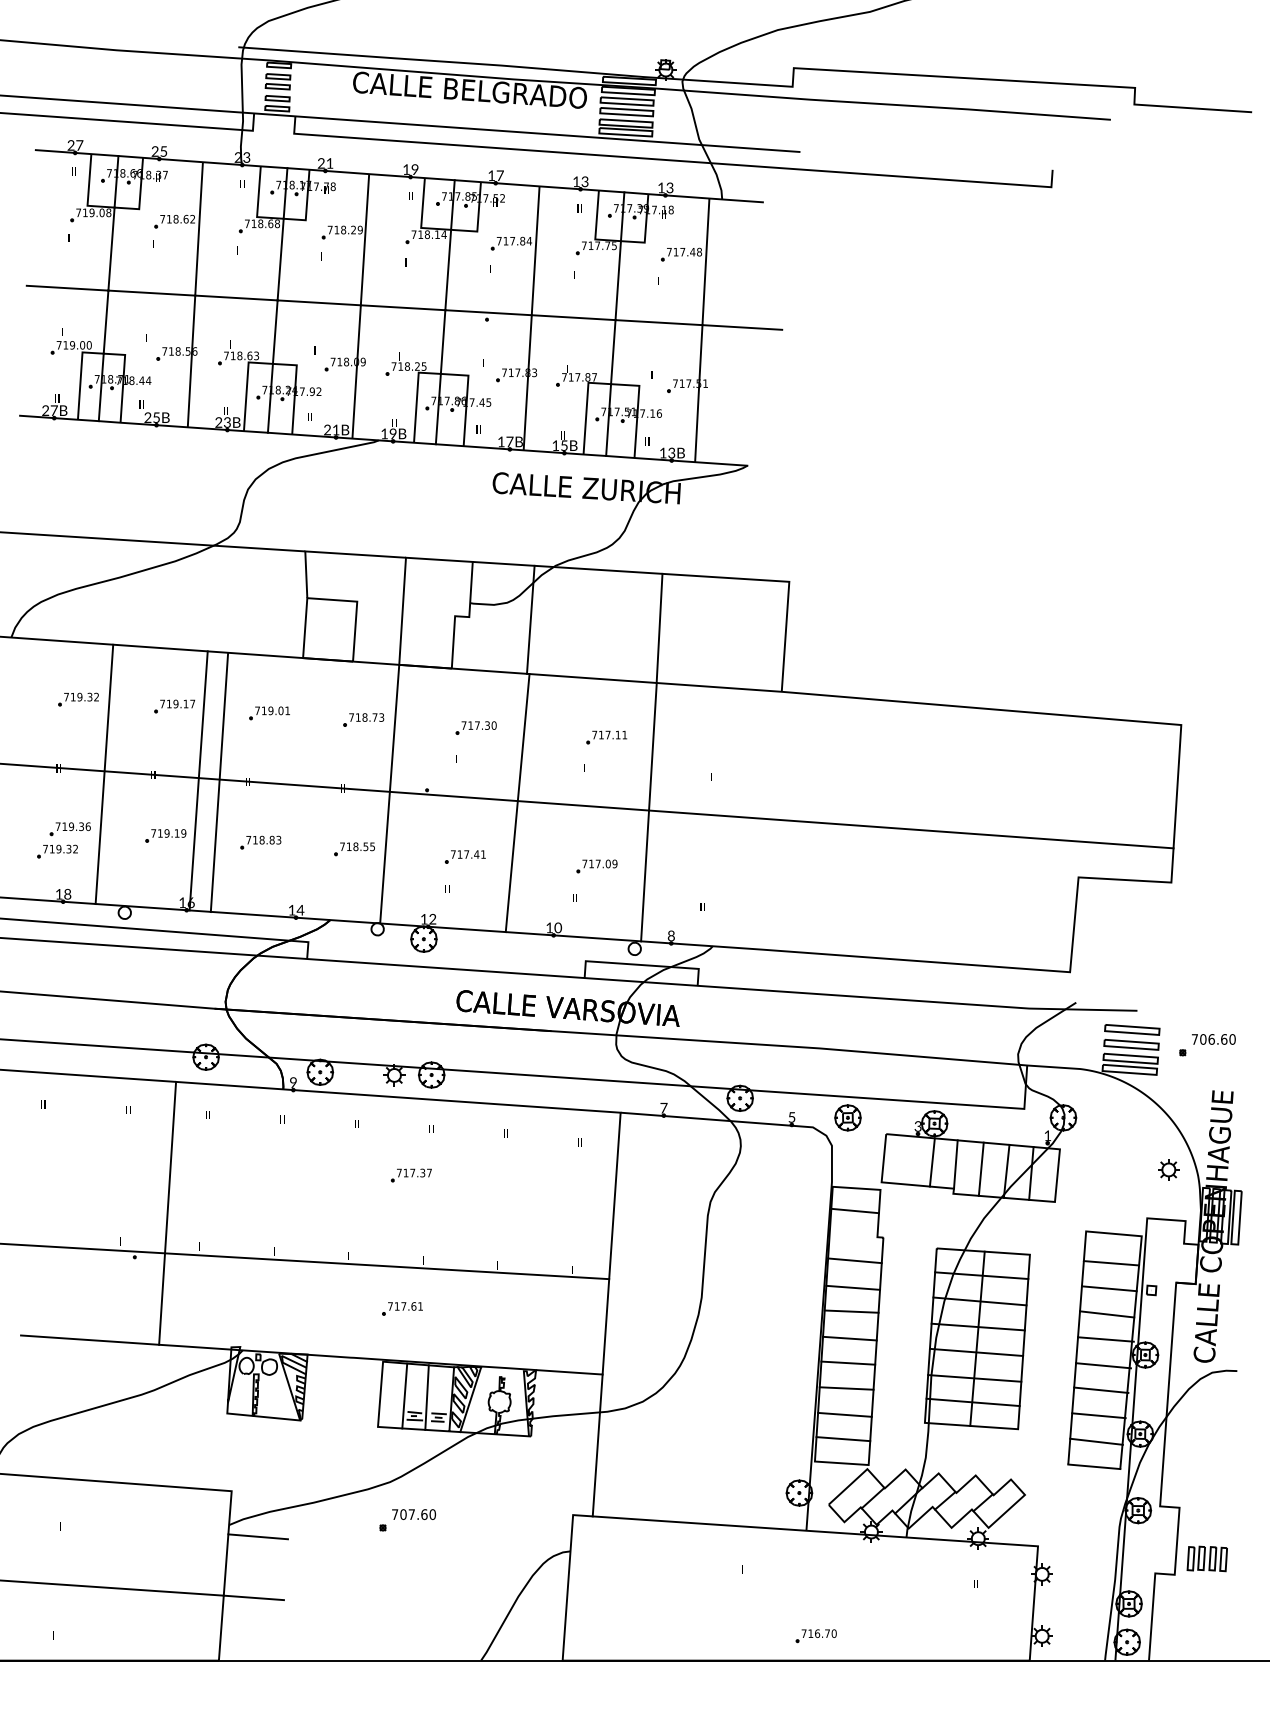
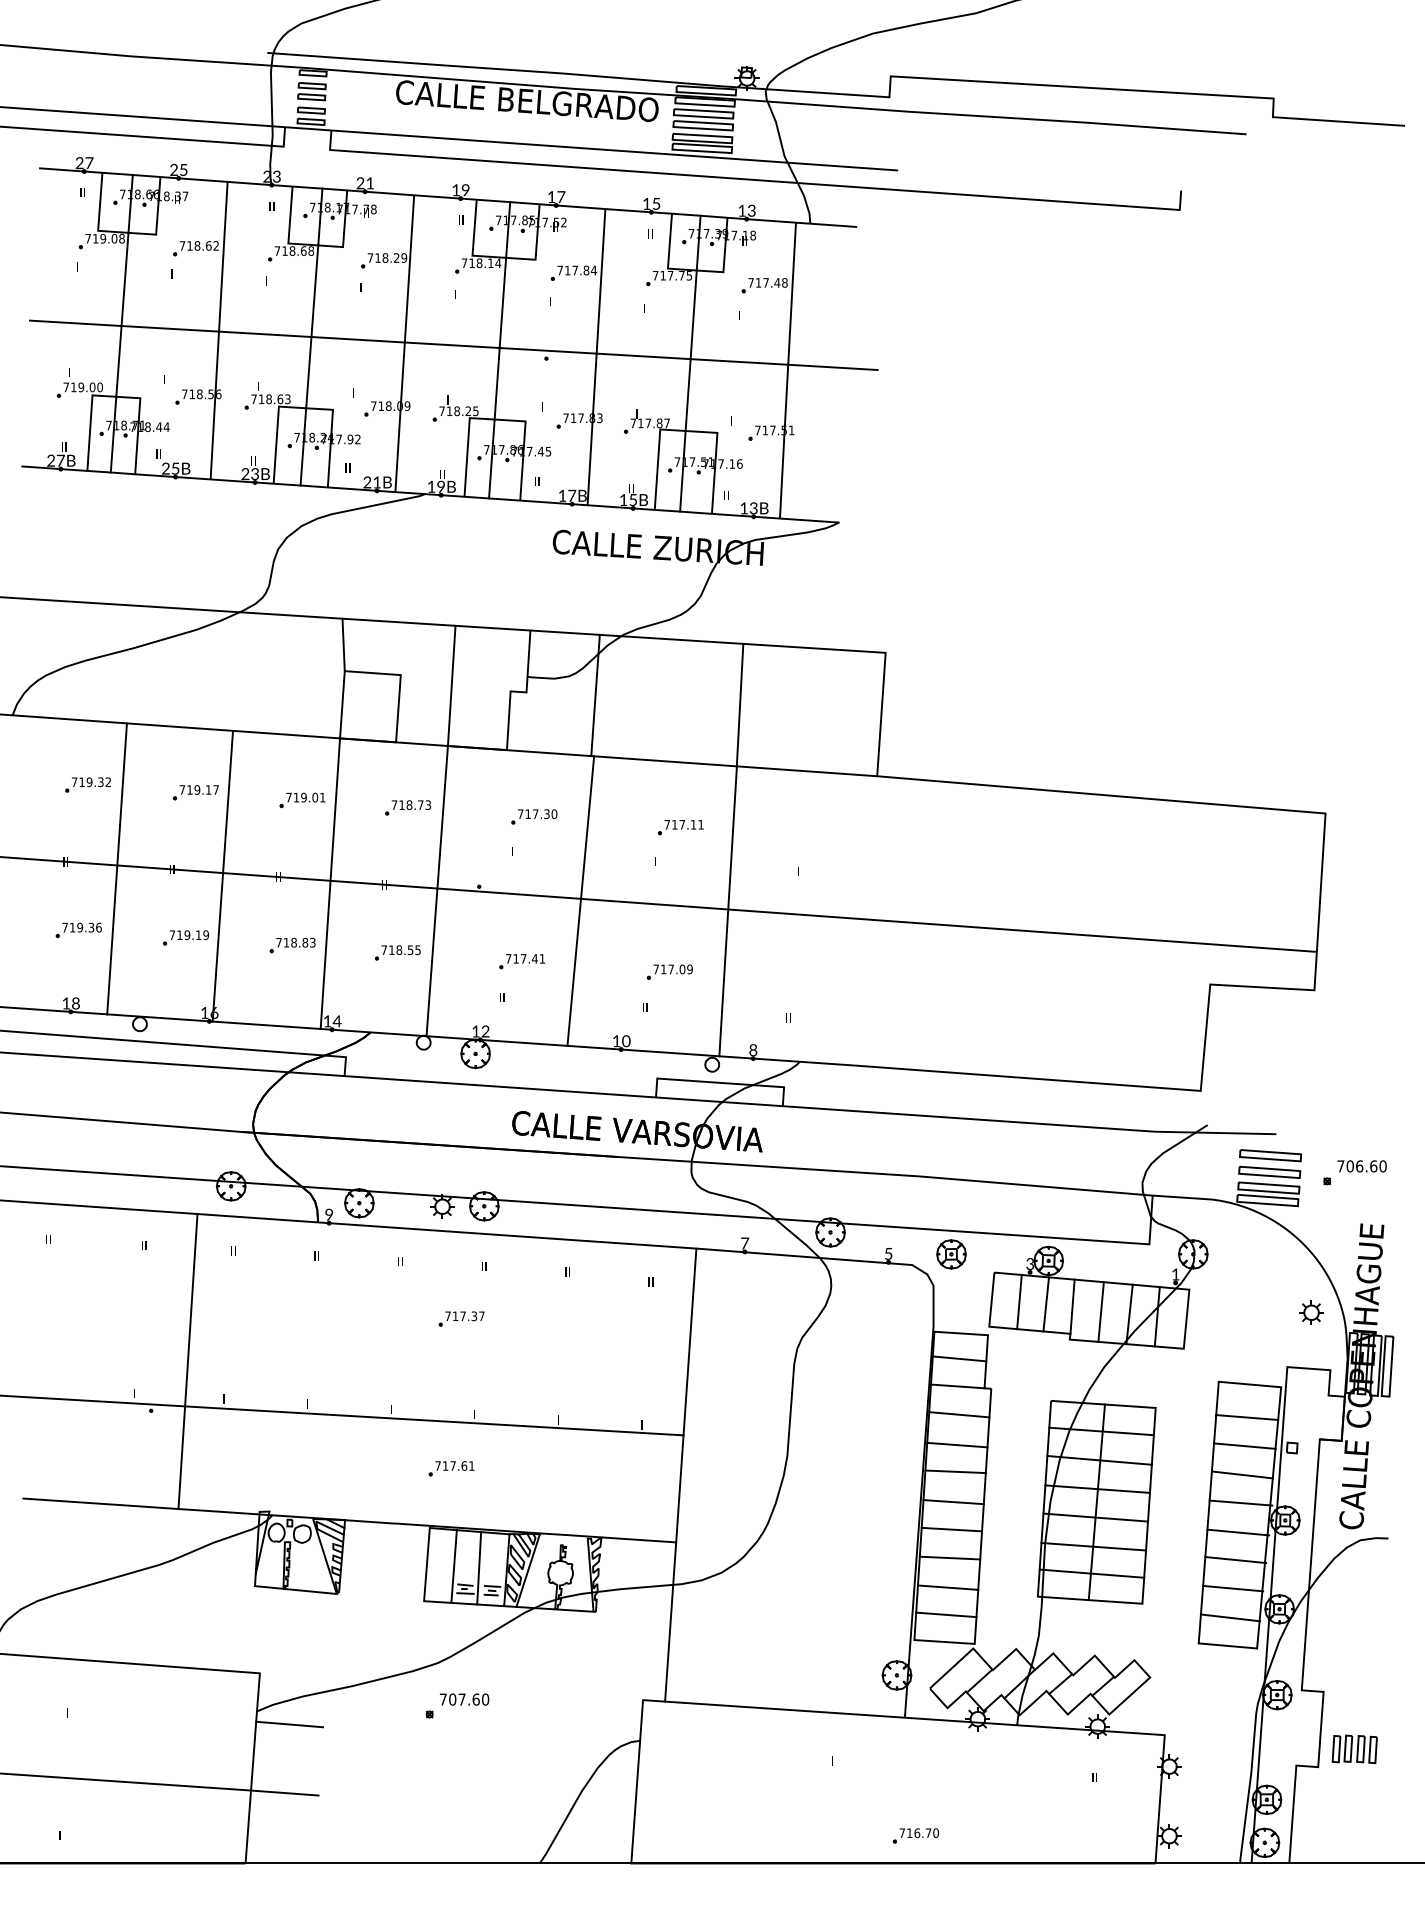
text: (584, 181) -> (655, 203), 13 -> 15
line: (219, 782) -> (330, 883), moved
part: (57, 851) -> (64, 955), removed
line: (908, 1160) -> (1019, 1302), added
line: (853, 1235) -> (957, 1386), added

